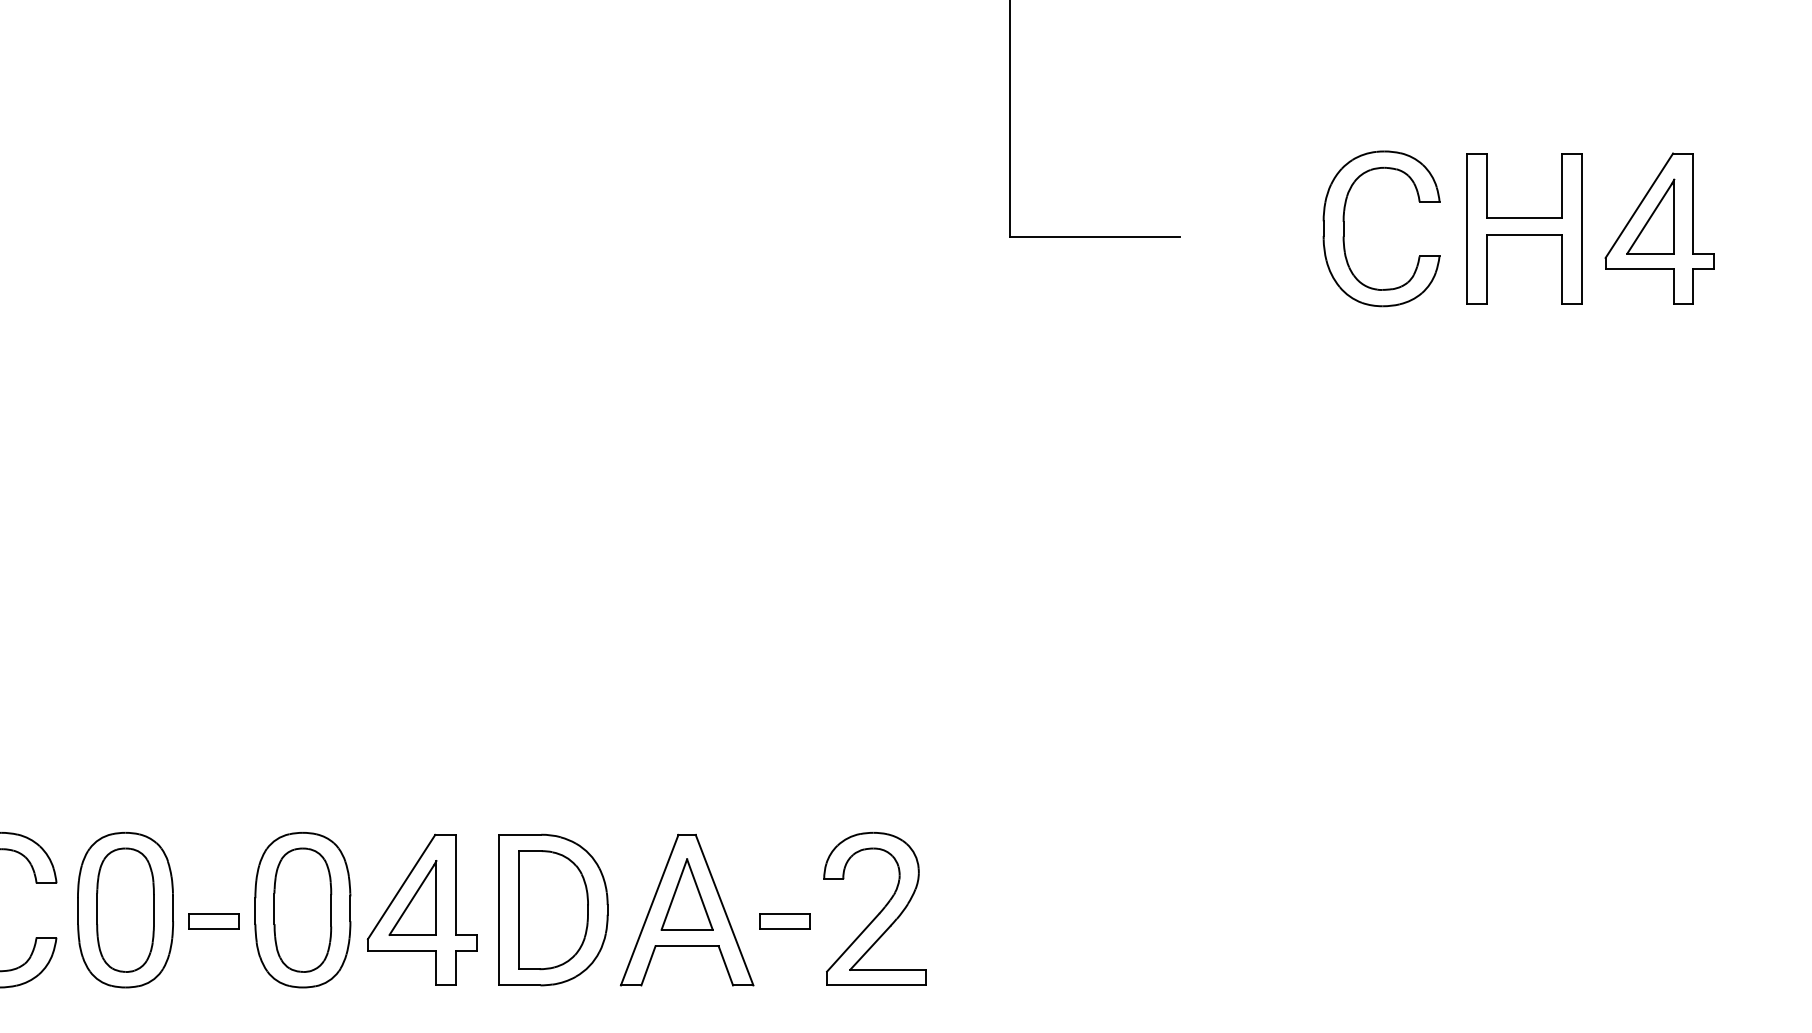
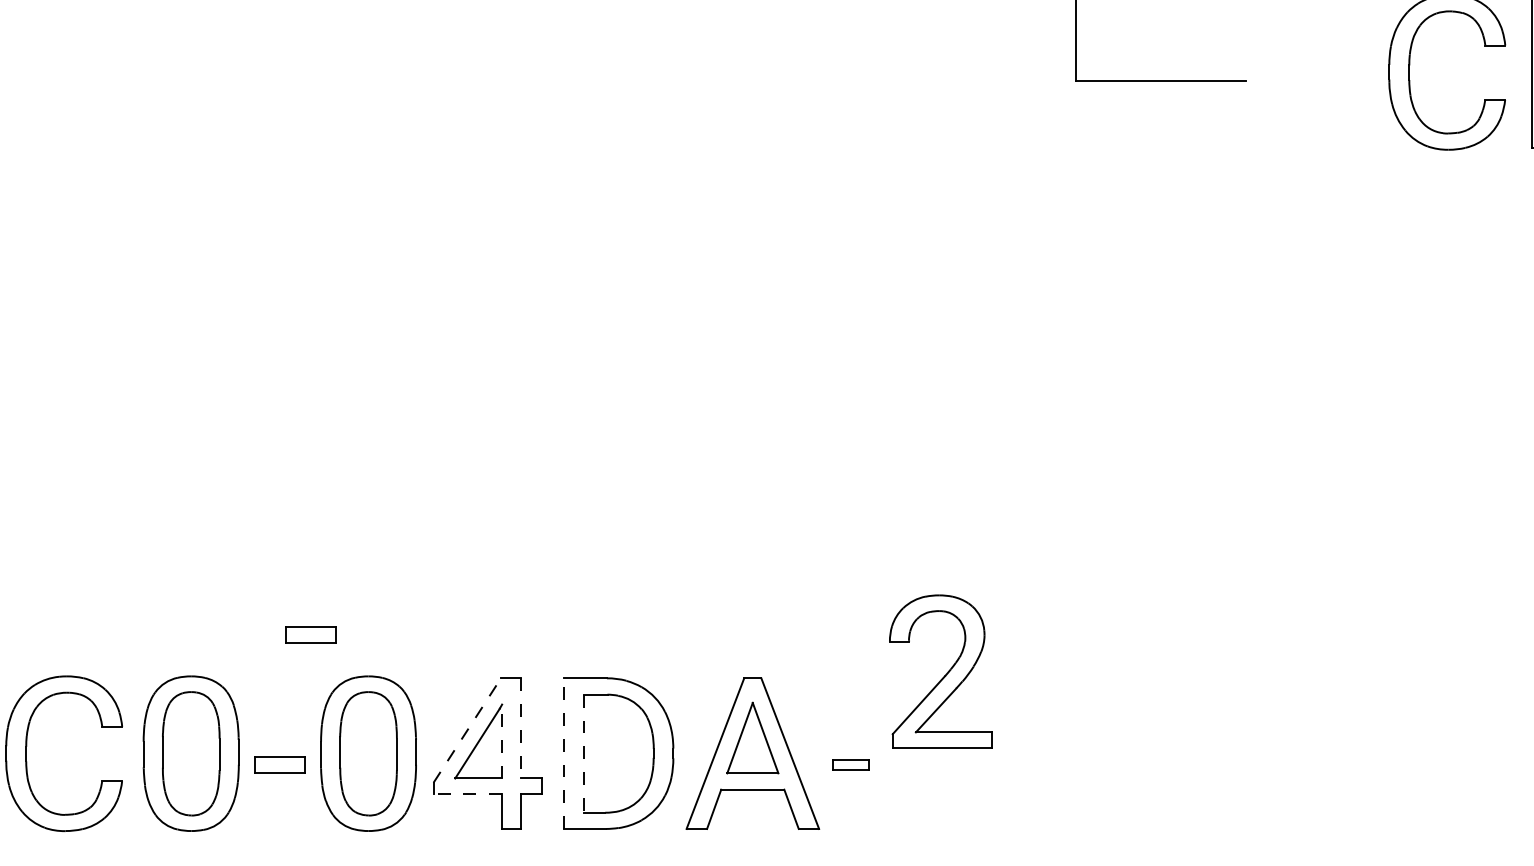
part: (244, 791) -> (310, 635), added
line: (455, 885) -> (521, 729), solid -> dashed
line: (401, 886) -> (467, 730), solid -> dashed
line: (436, 897) -> (502, 741), solid -> dashed
line: (498, 909) -> (564, 753), solid -> dashed
line: (518, 910) -> (584, 754), solid -> dashed
part: (880, 910) -> (946, 673), moved
part: (784, 921) -> (850, 765), size x0.7
line: (401, 950) -> (467, 794), solid -> dashed

